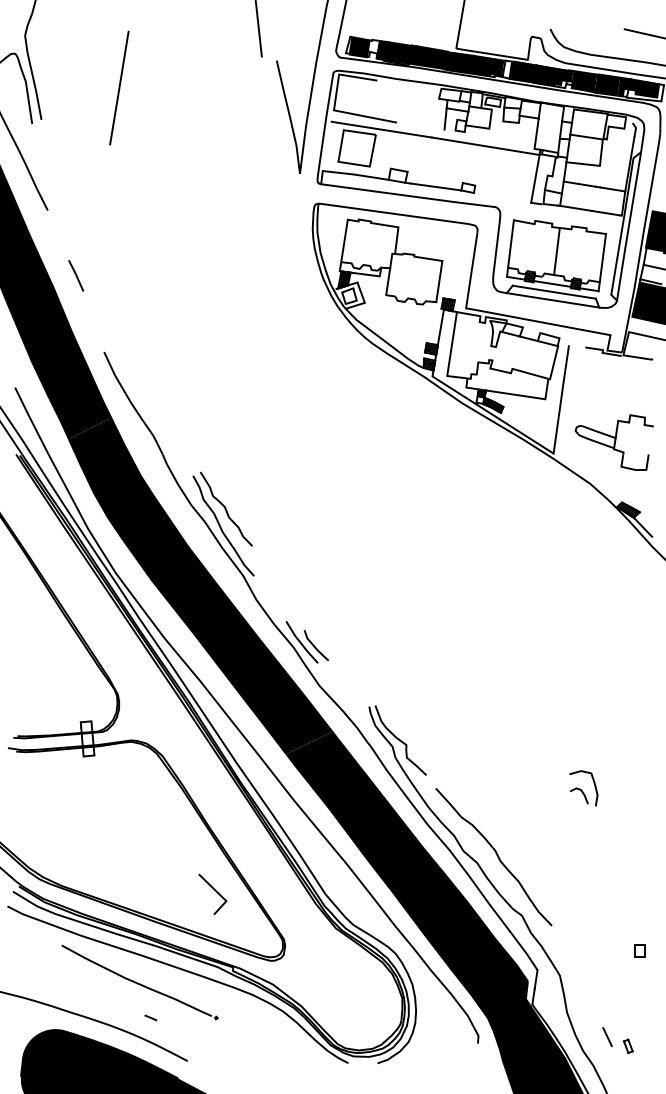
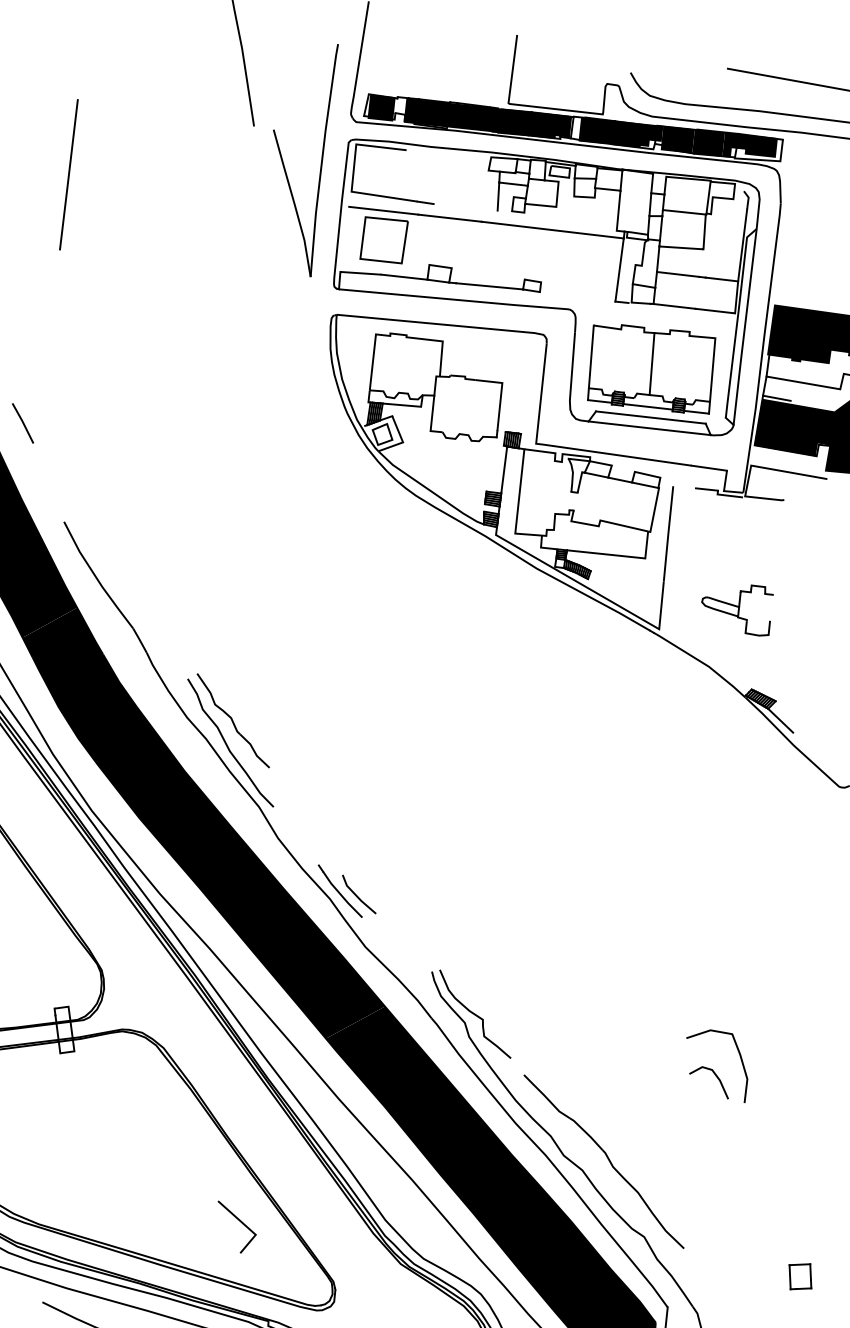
part: (613, 442) -> (737, 611), size x0.7
part: (583, 788) -> (717, 1066), size x1.6
part: (639, 950) -> (800, 1275), size x1.6

